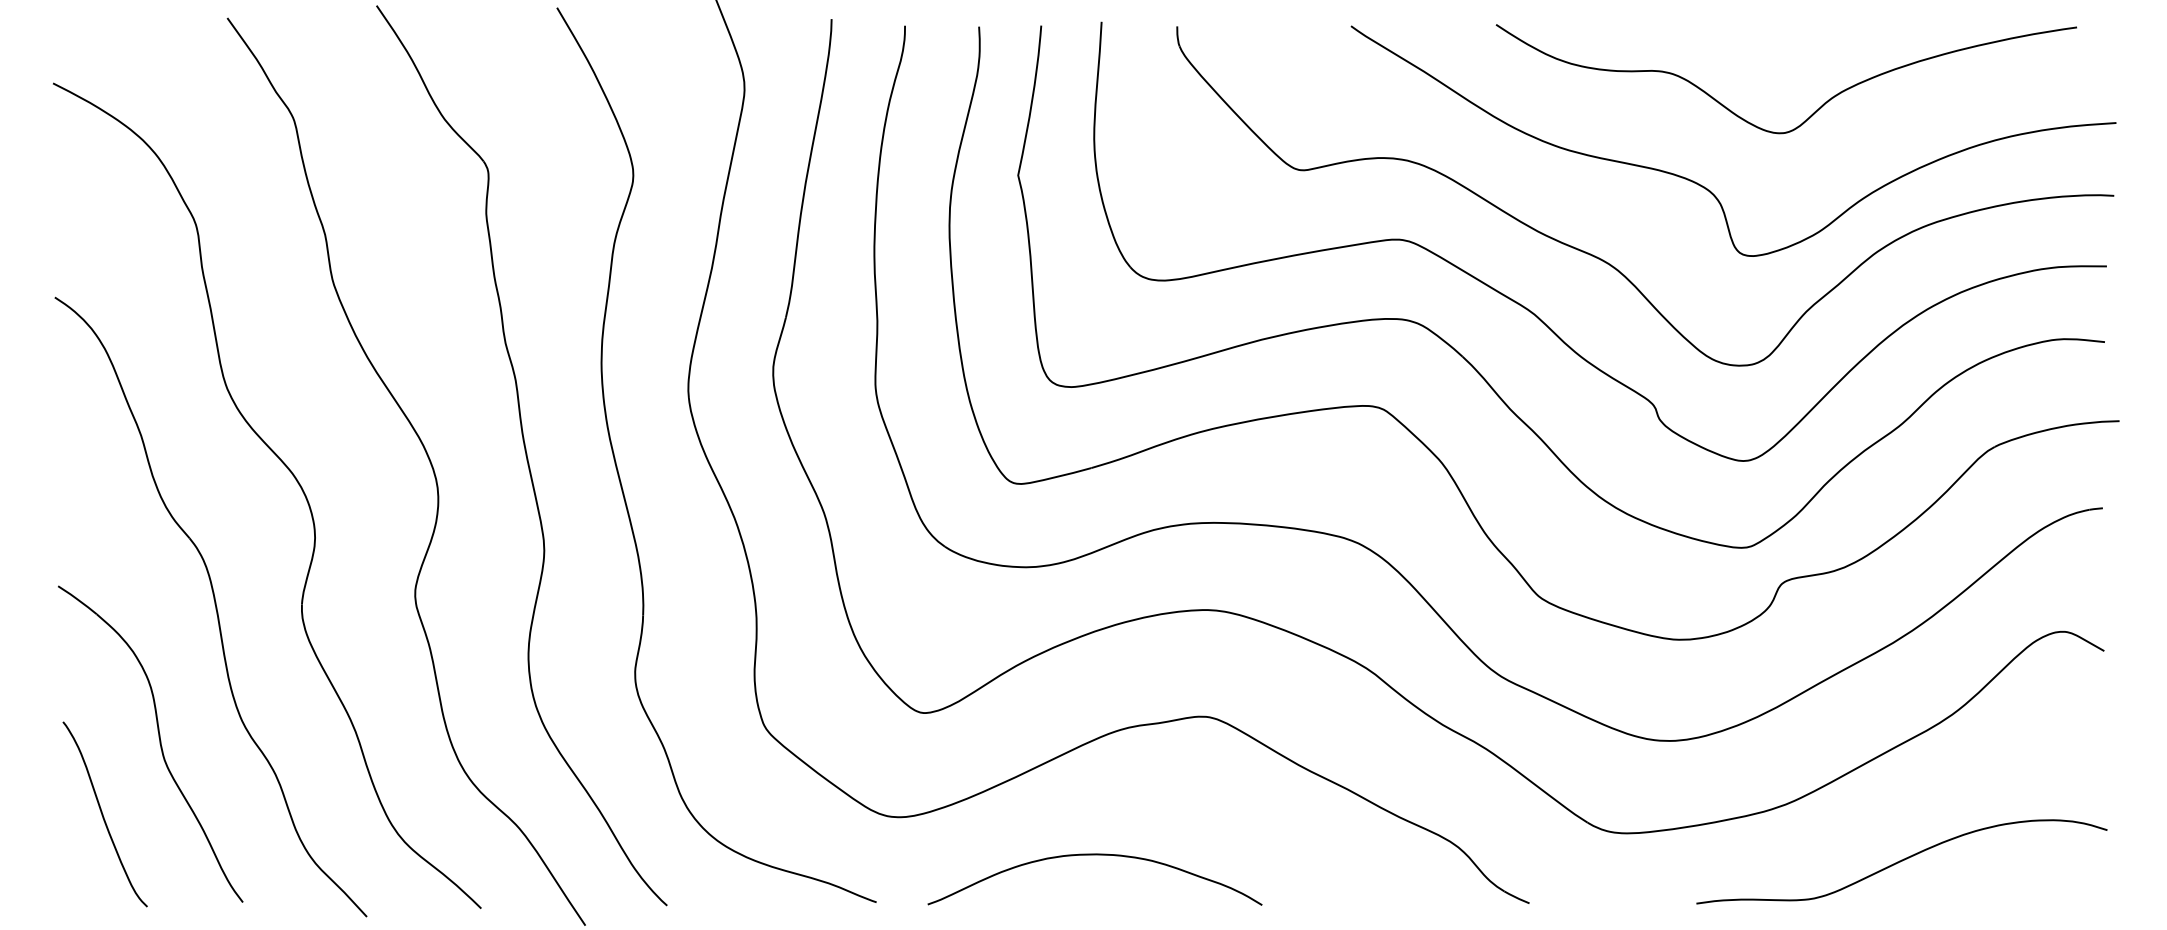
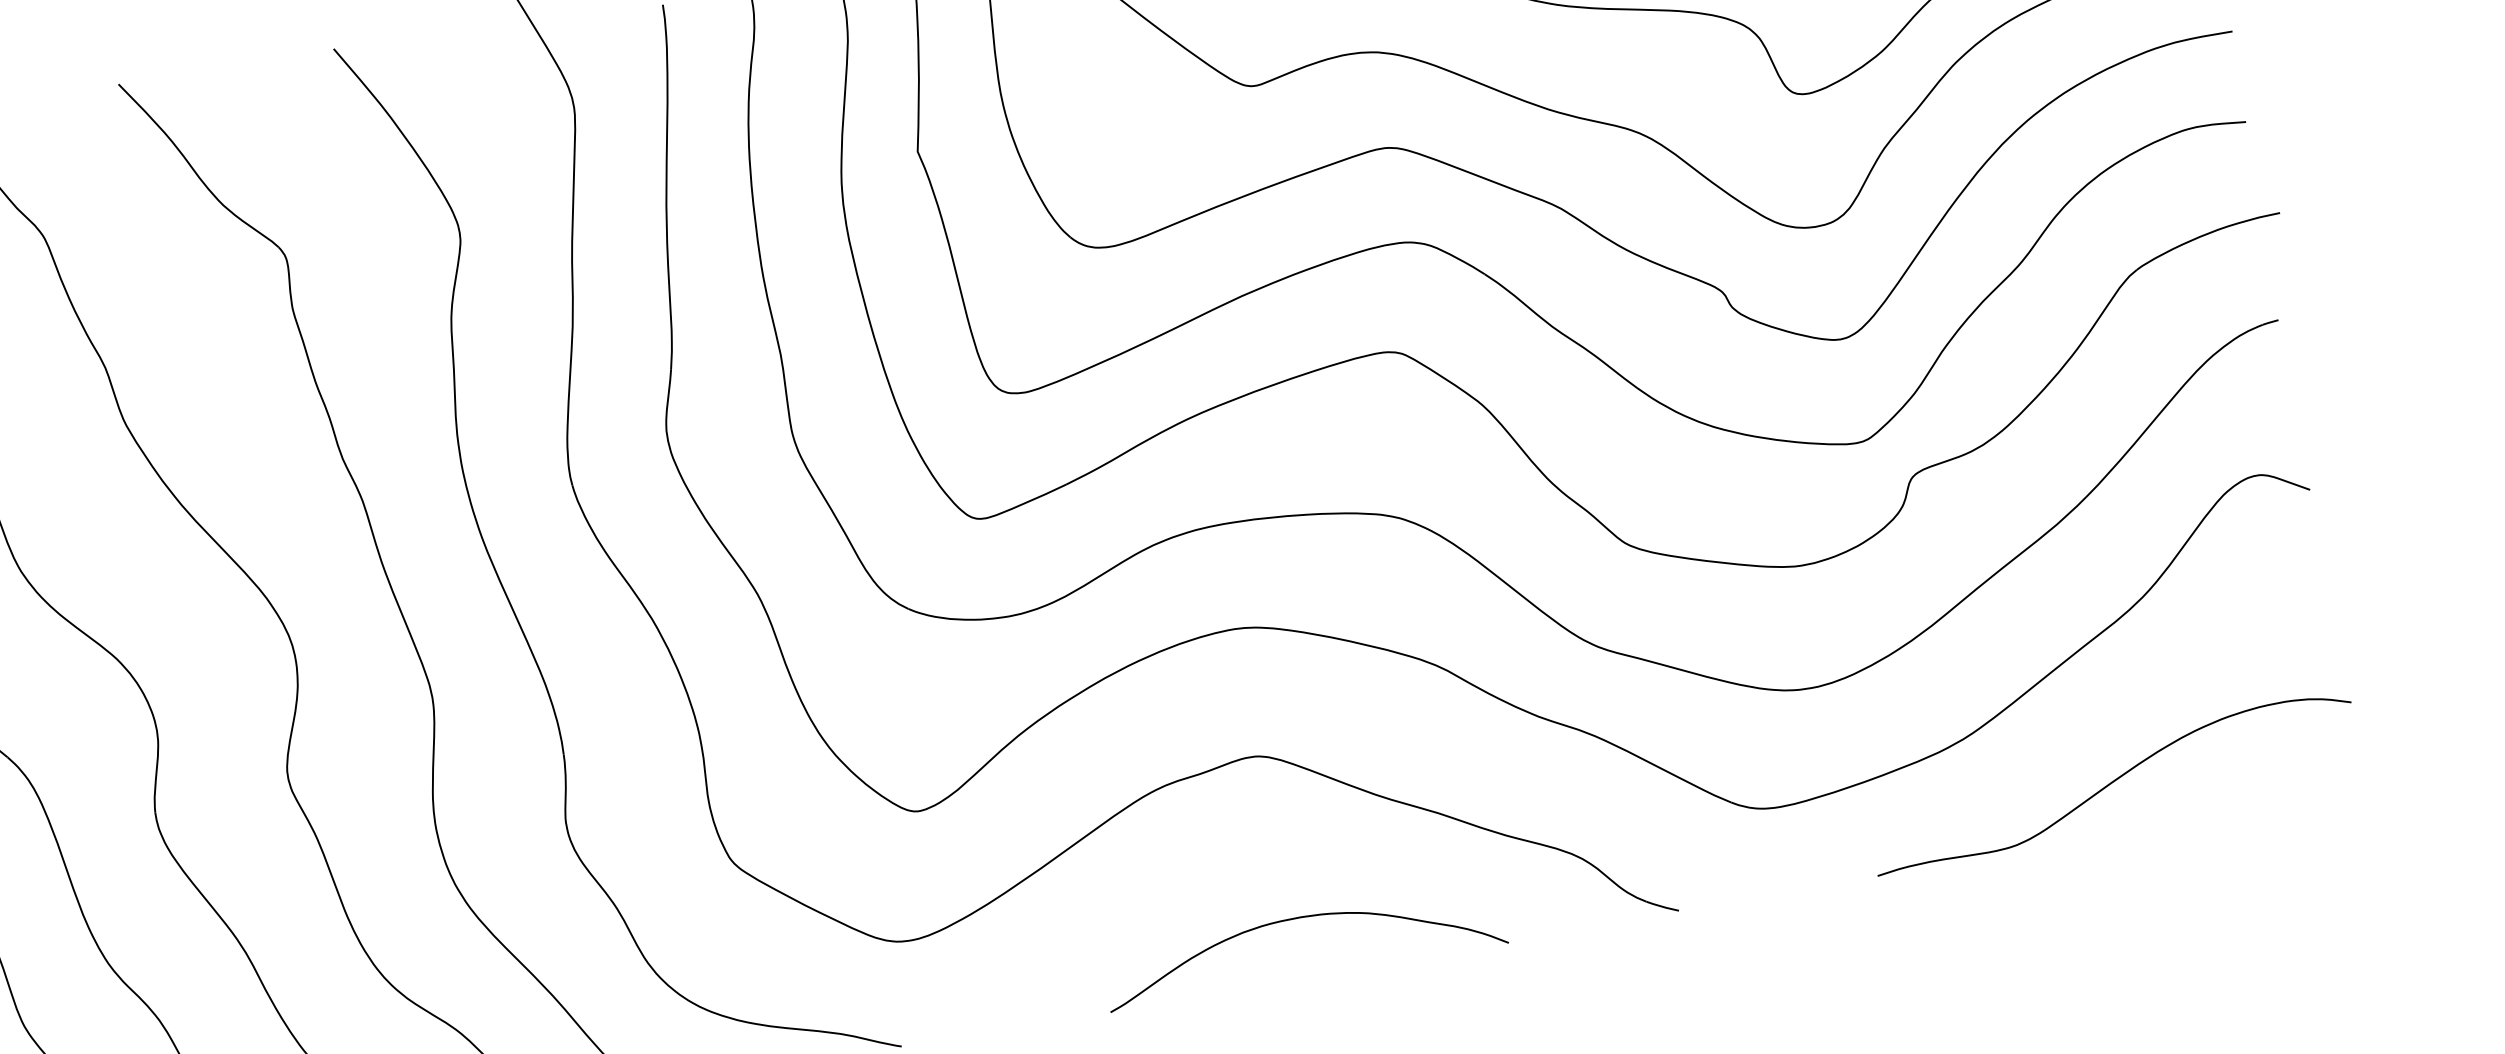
curve: (1094, 855) -> (1298, 919), moved

